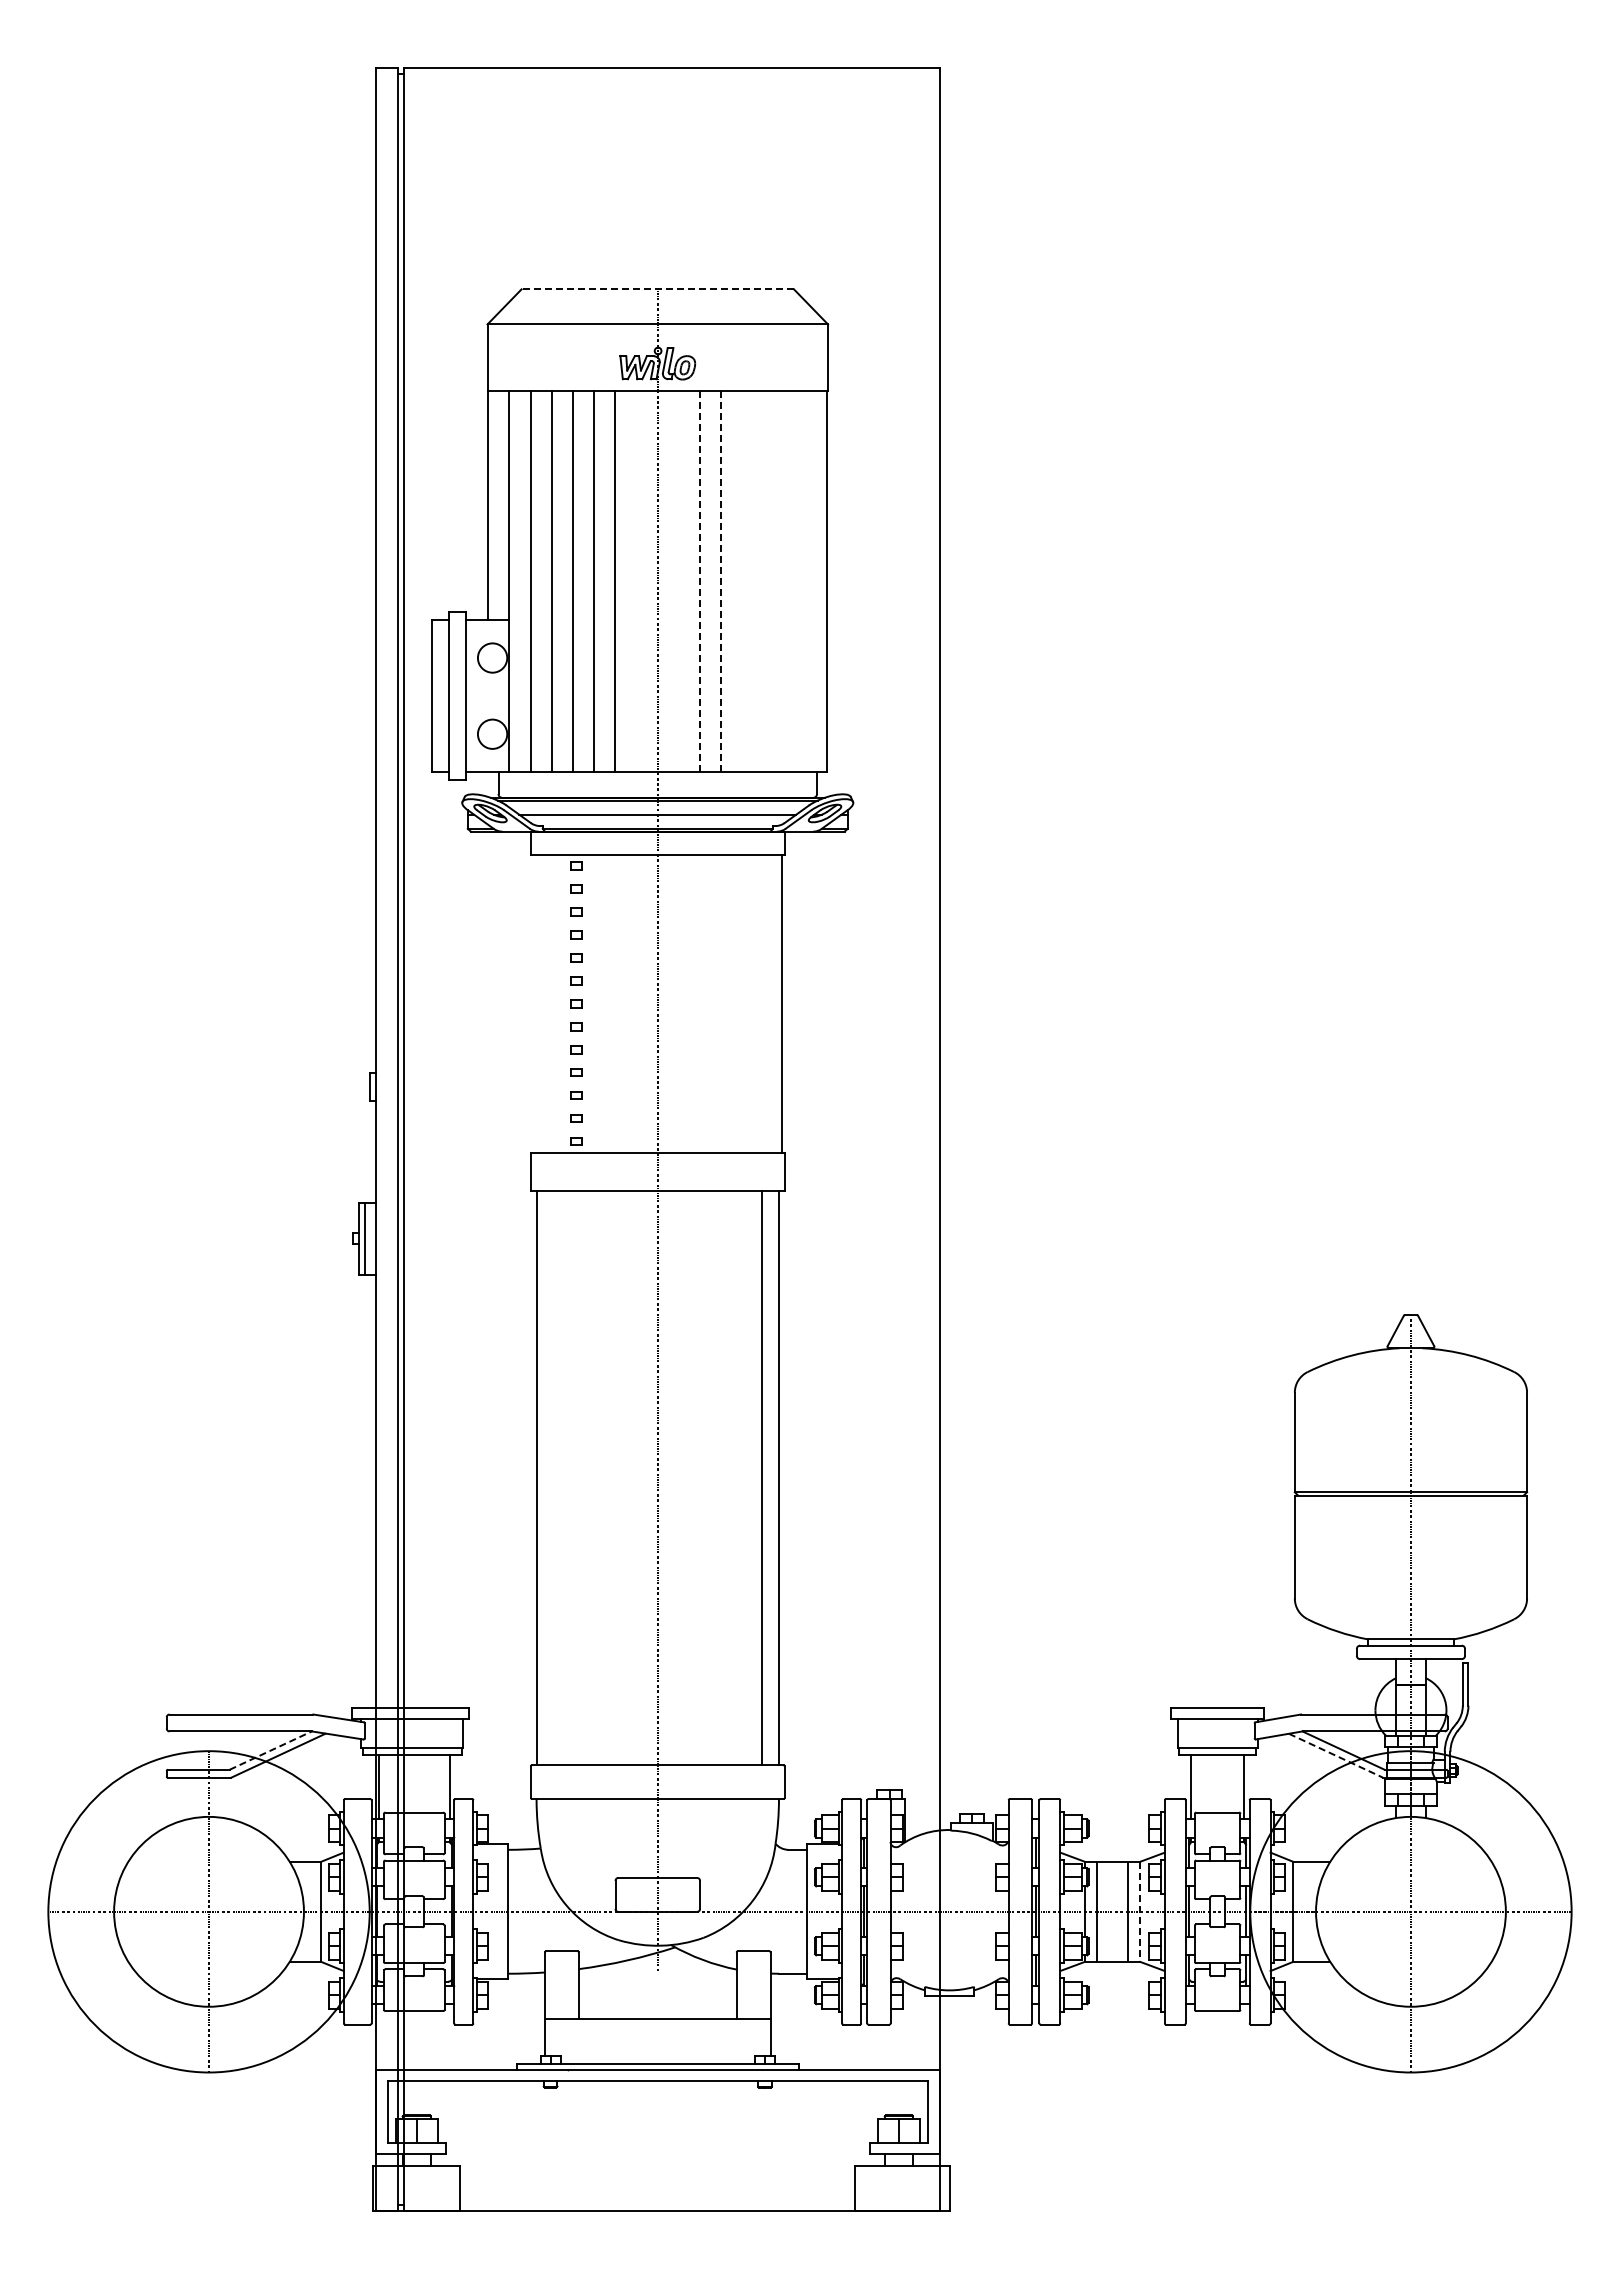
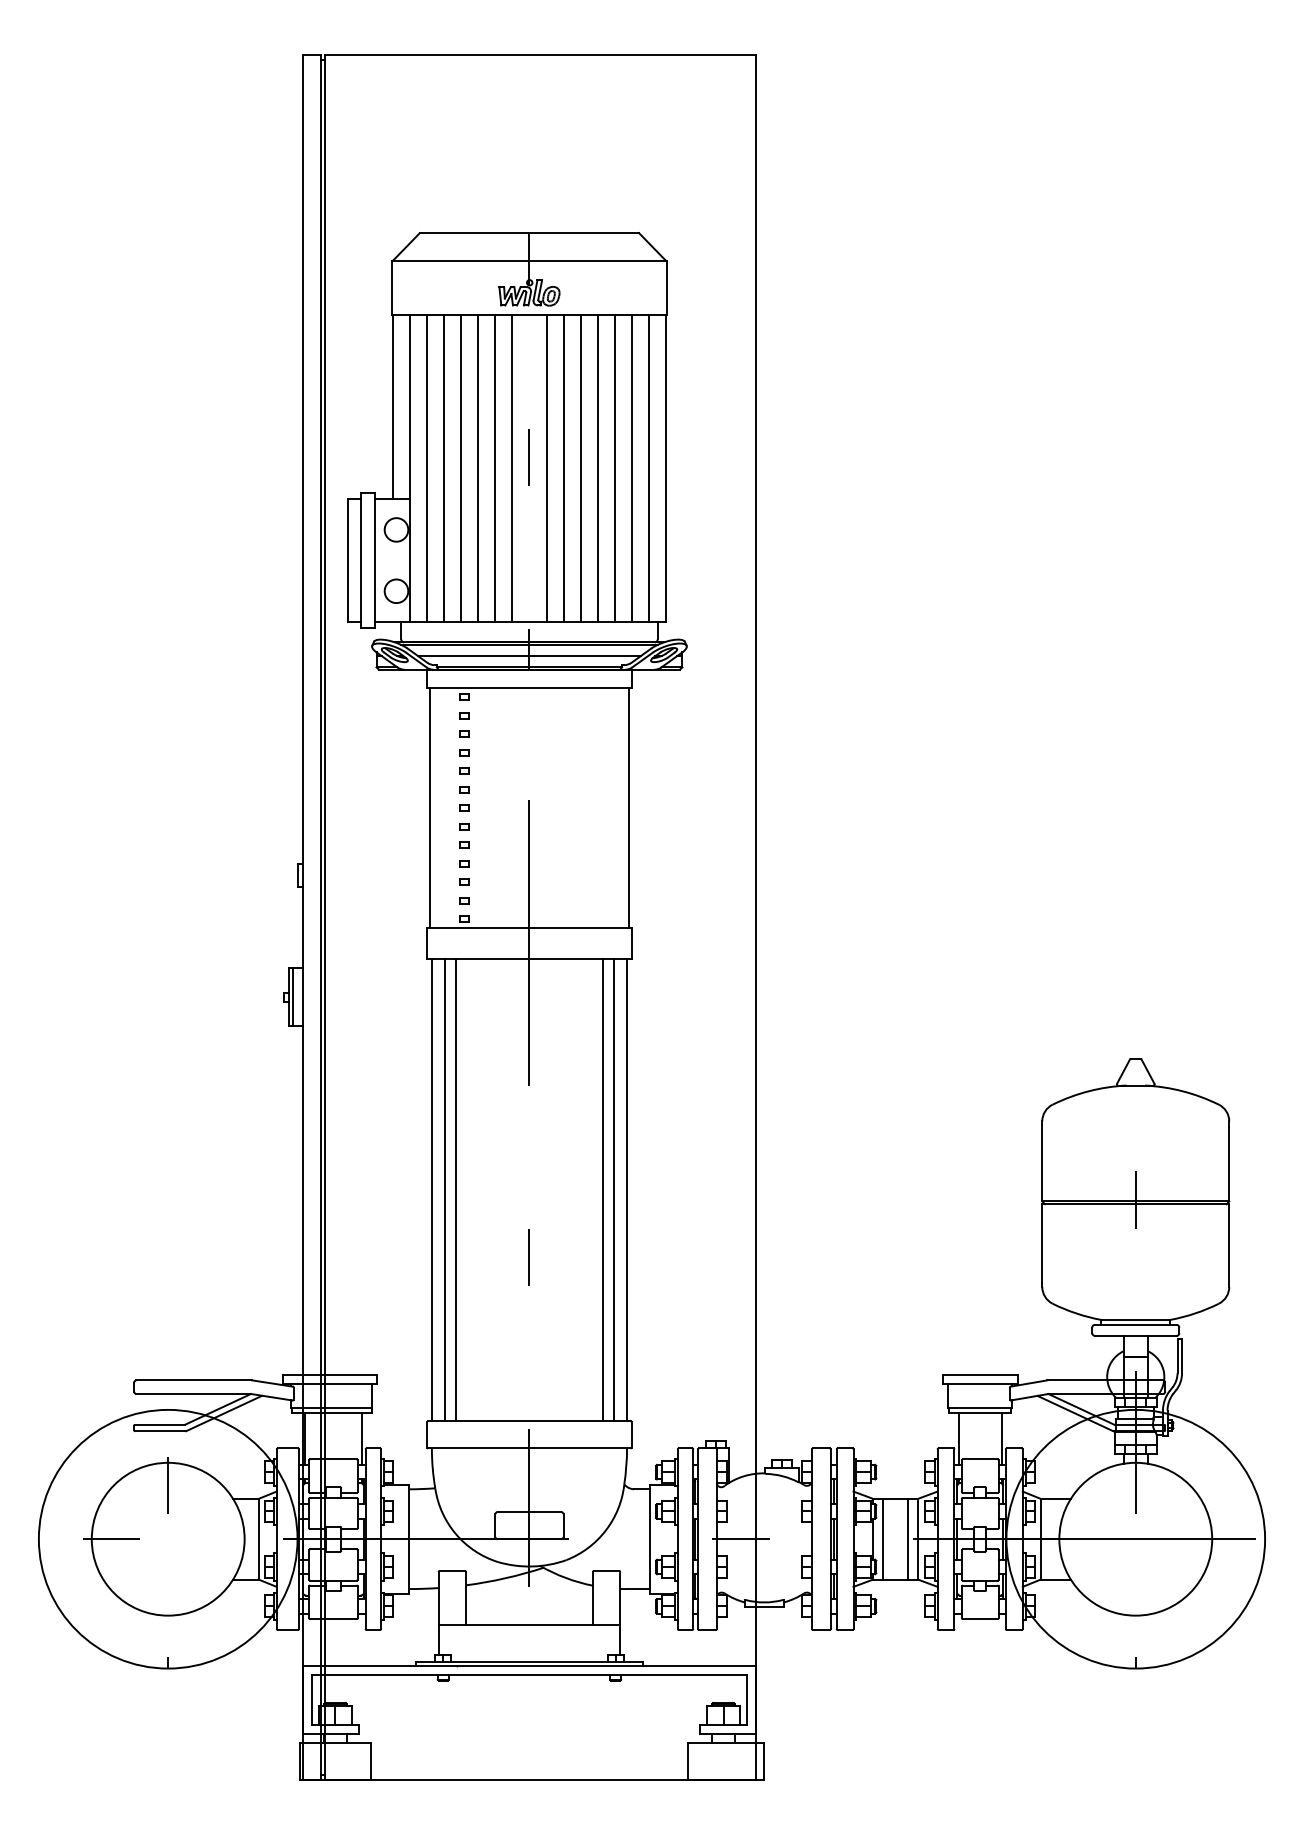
line: (657, 289) -> (529, 233), dashed -> solid
line: (636, 581) -> (512, 468), added
line: (678, 581) -> (546, 468), added
line: (700, 581) -> (563, 468), dashed -> solid
line: (721, 581) -> (580, 468), dashed -> solid
line: (742, 581) -> (597, 468), added
line: (763, 581) -> (614, 468), added
line: (784, 581) -> (631, 468), added
line: (806, 581) -> (649, 468), added
line: (533, 1003) -> (429, 808), added
line: (553, 1478) -> (445, 1190), added
line: (566, 1478) -> (455, 1190), added
line: (748, 1478) -> (602, 1190), added
line: (271, 1750) -> (218, 1409), dashed -> solid
line: (1335, 1755) -> (1075, 1413), dashed -> solid
line: (1140, 1912) -> (918, 1539), dashed -> solid

